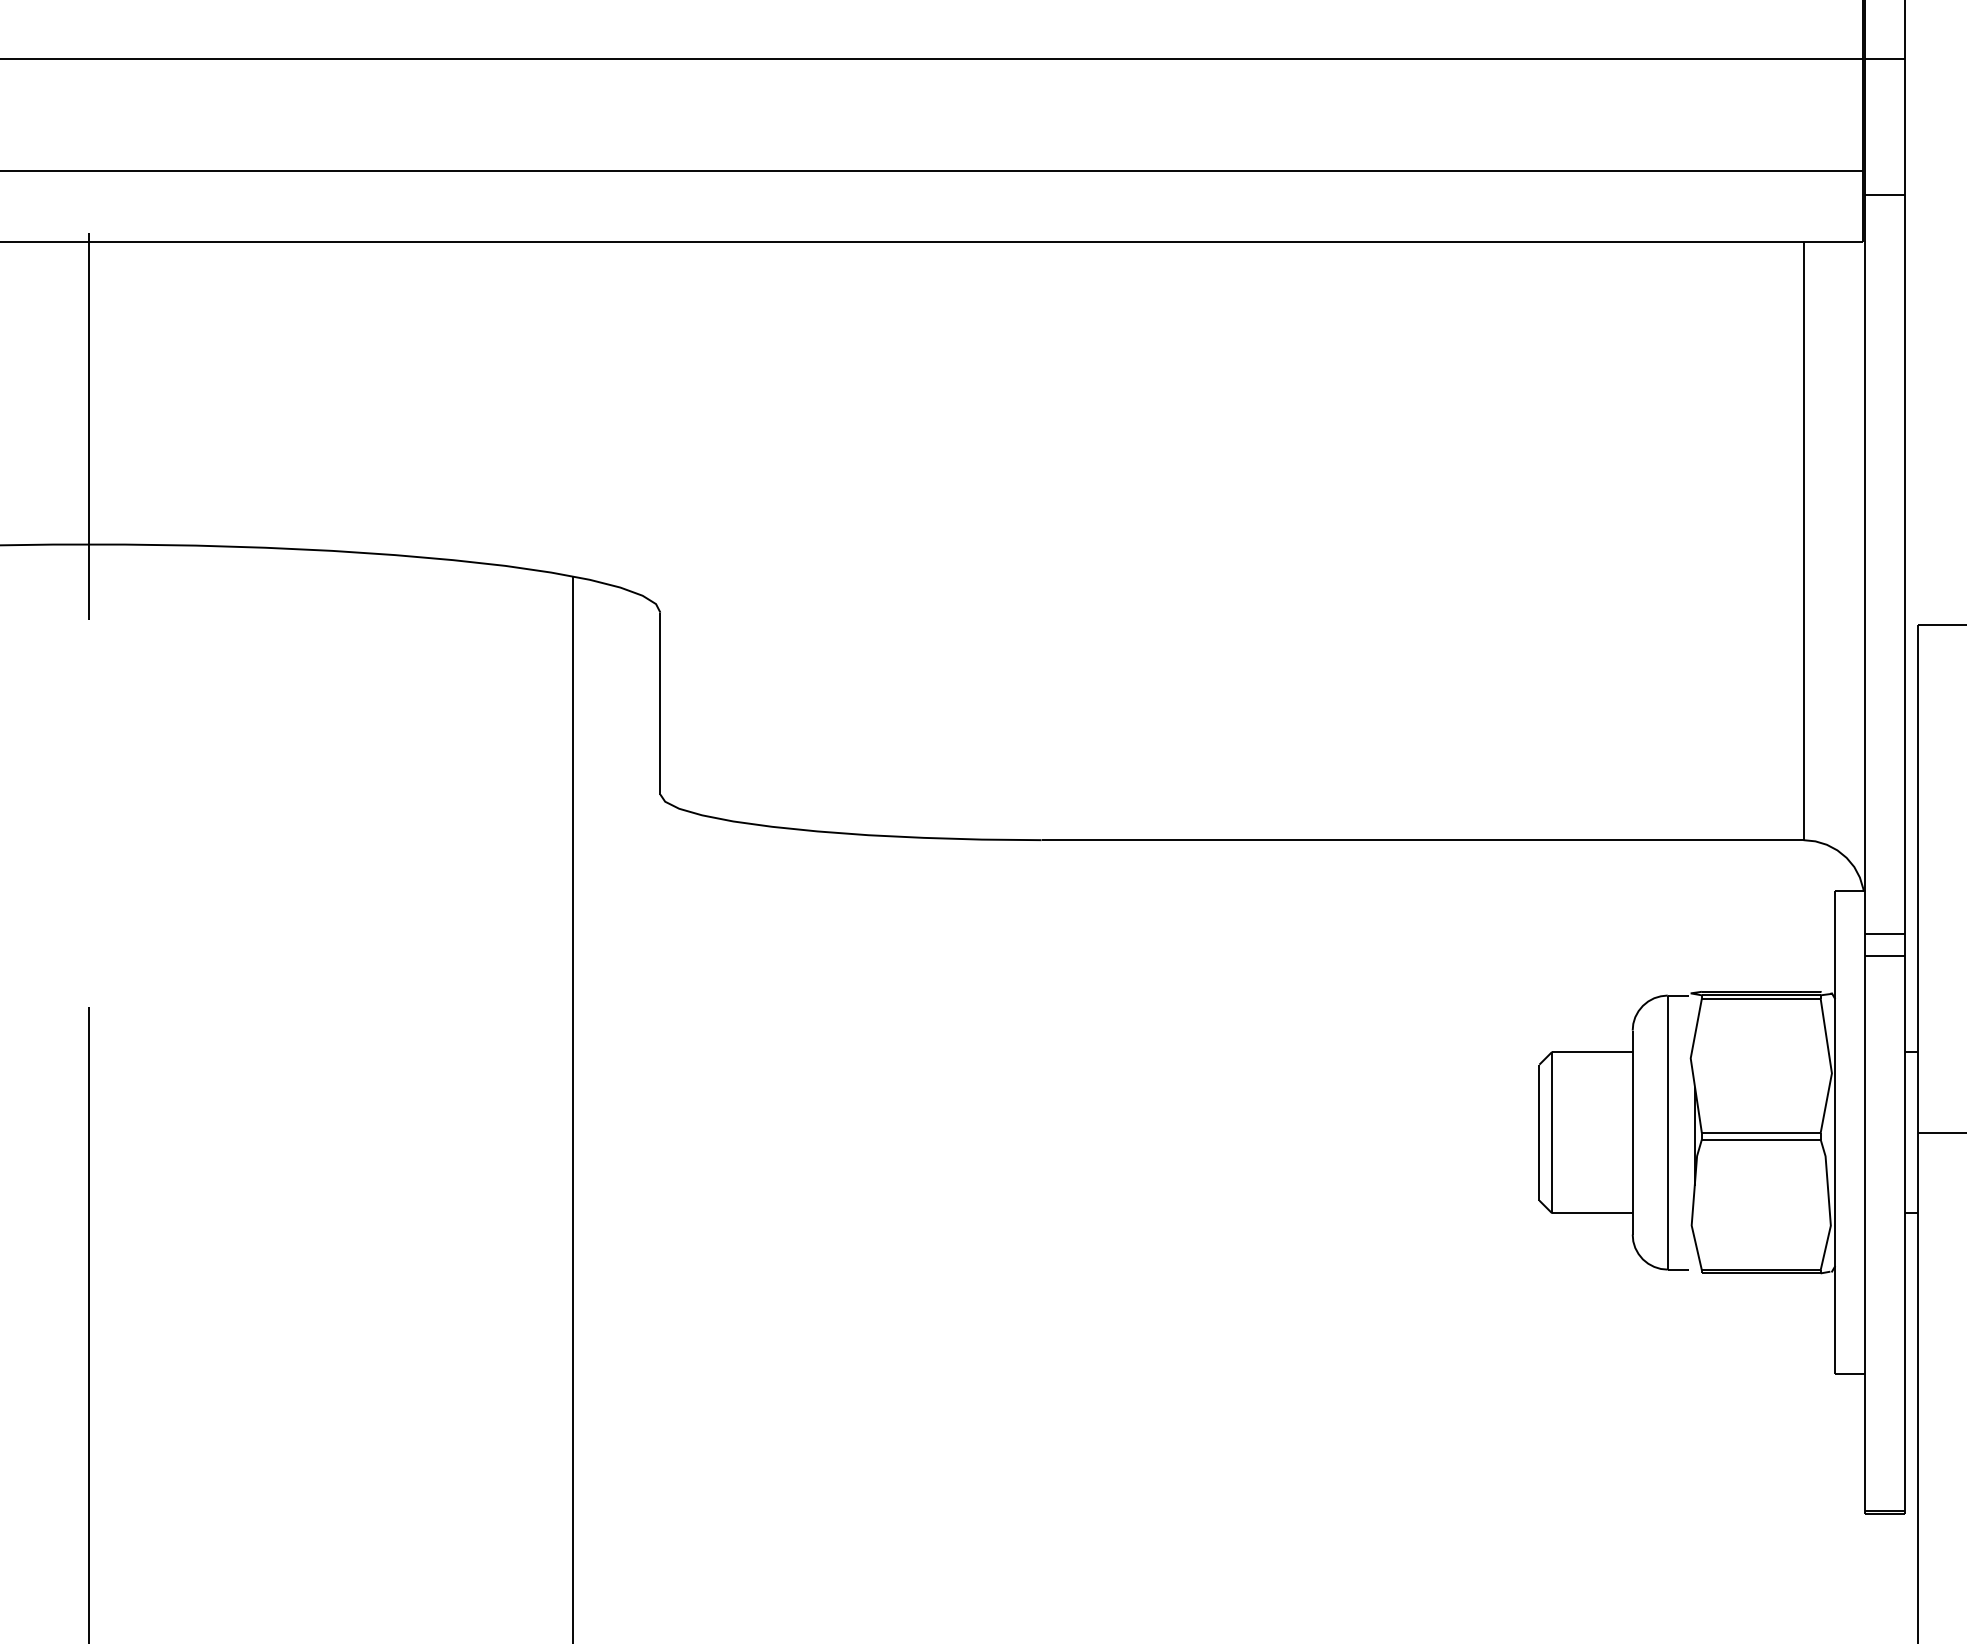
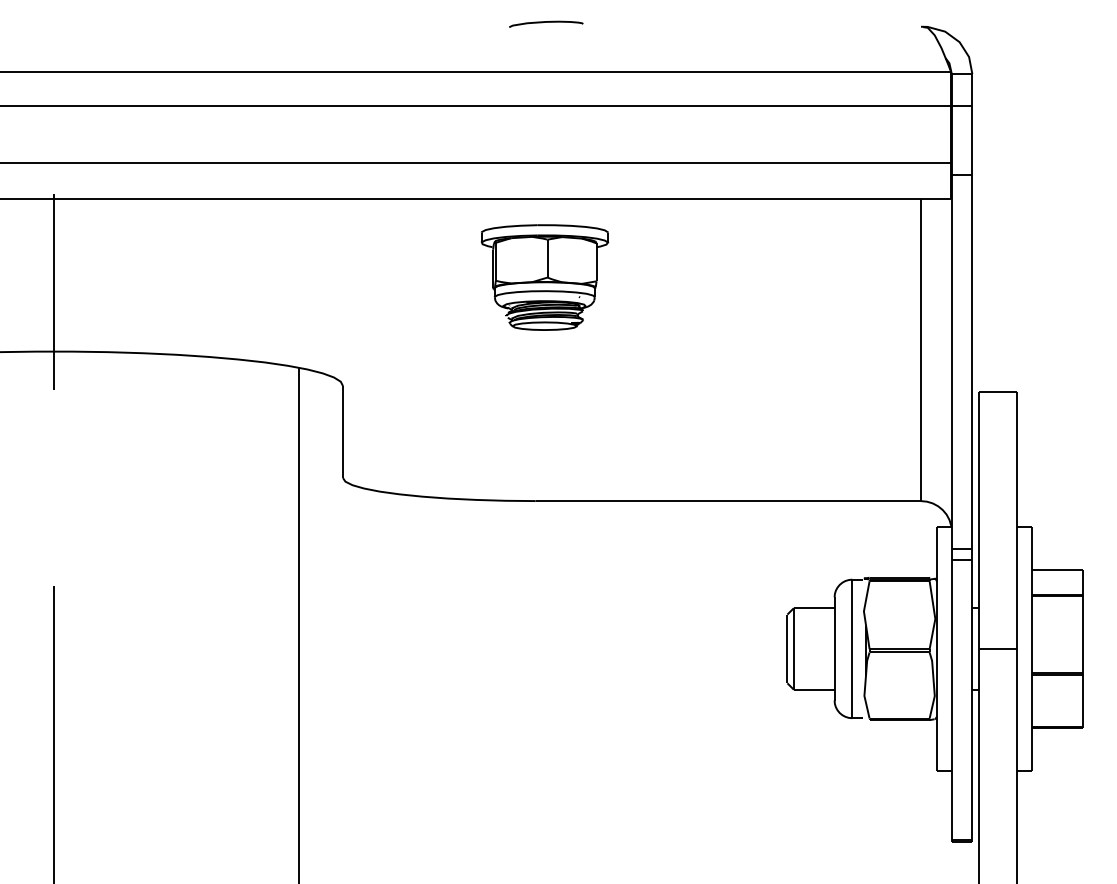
part: (1058, 397) -> (544, 277), added

